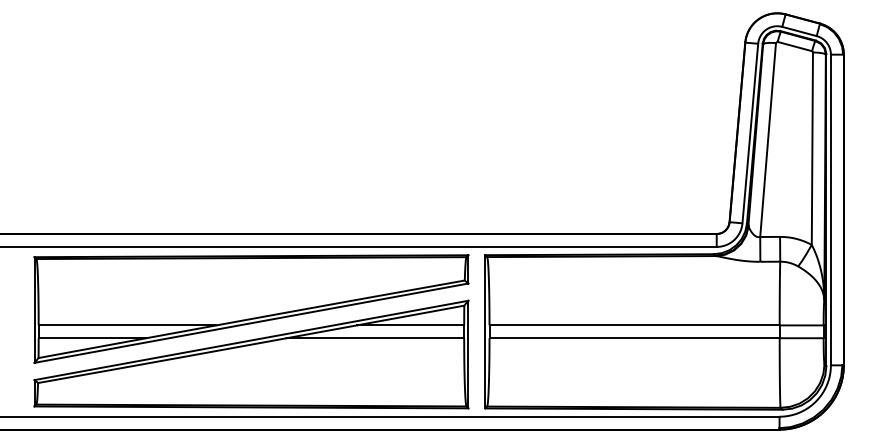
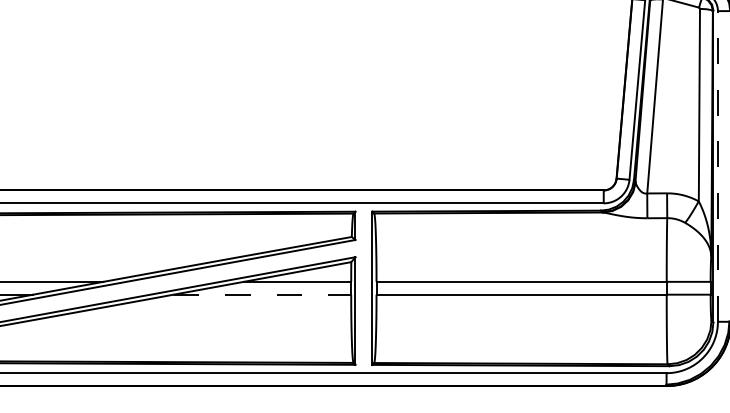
line: (830, 209) -> (717, 165), solid -> dashed
line: (375, 338) -> (262, 294), solid -> dashed

